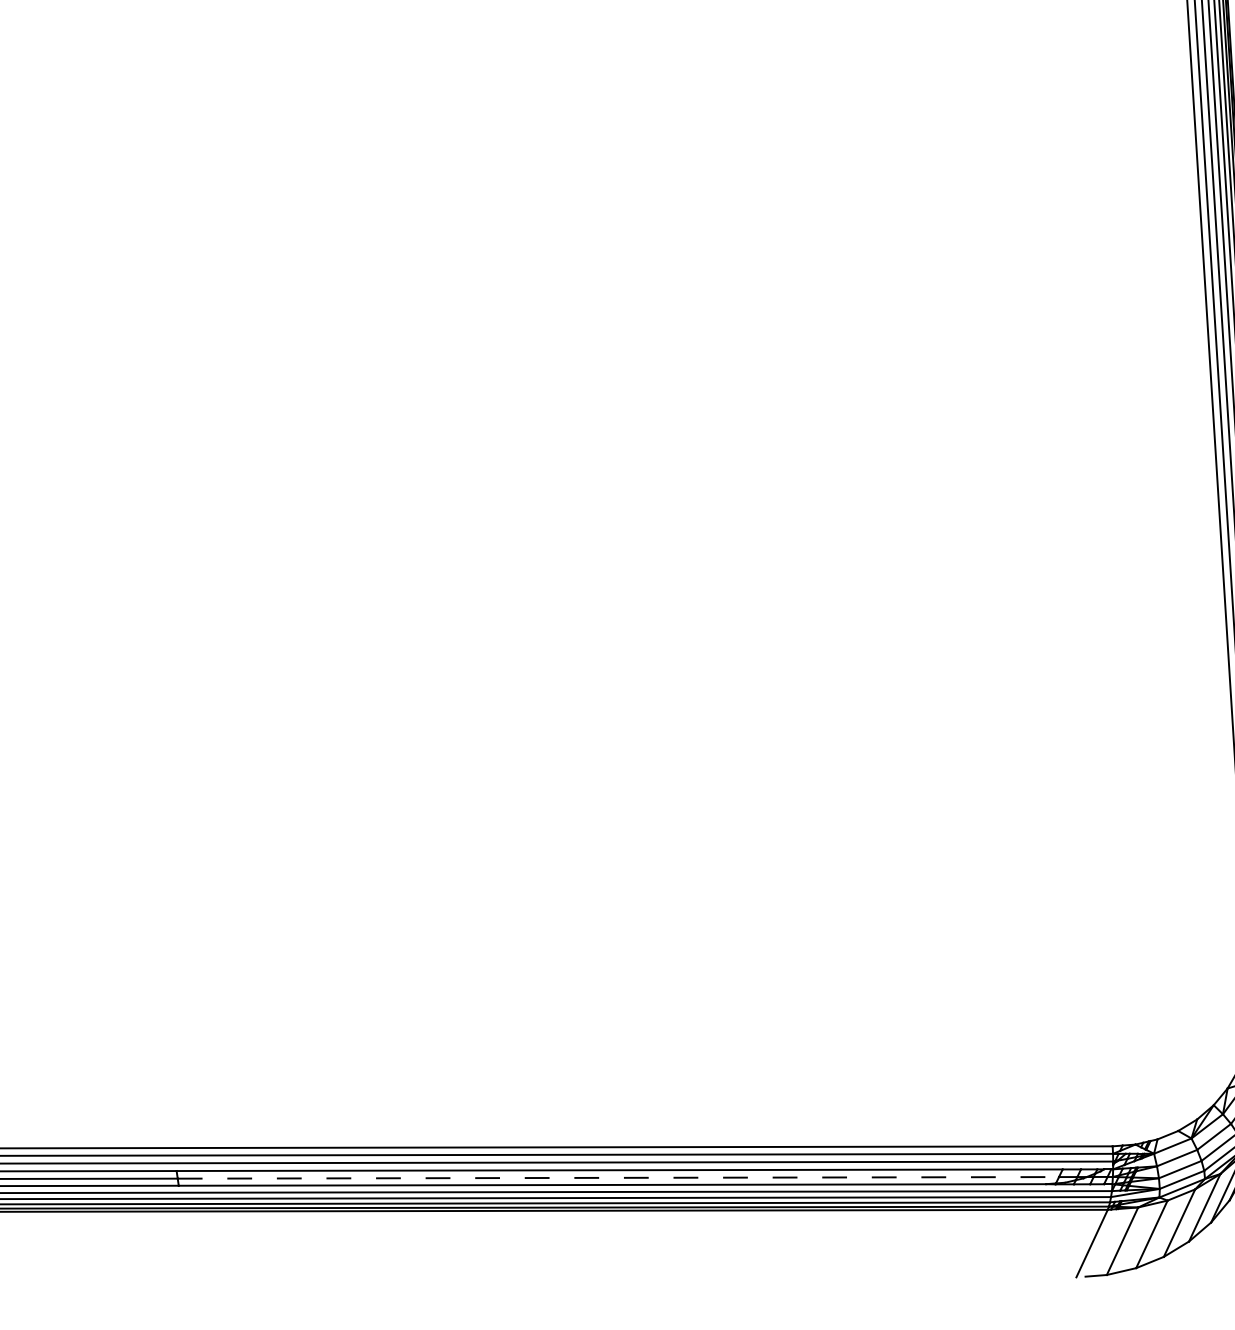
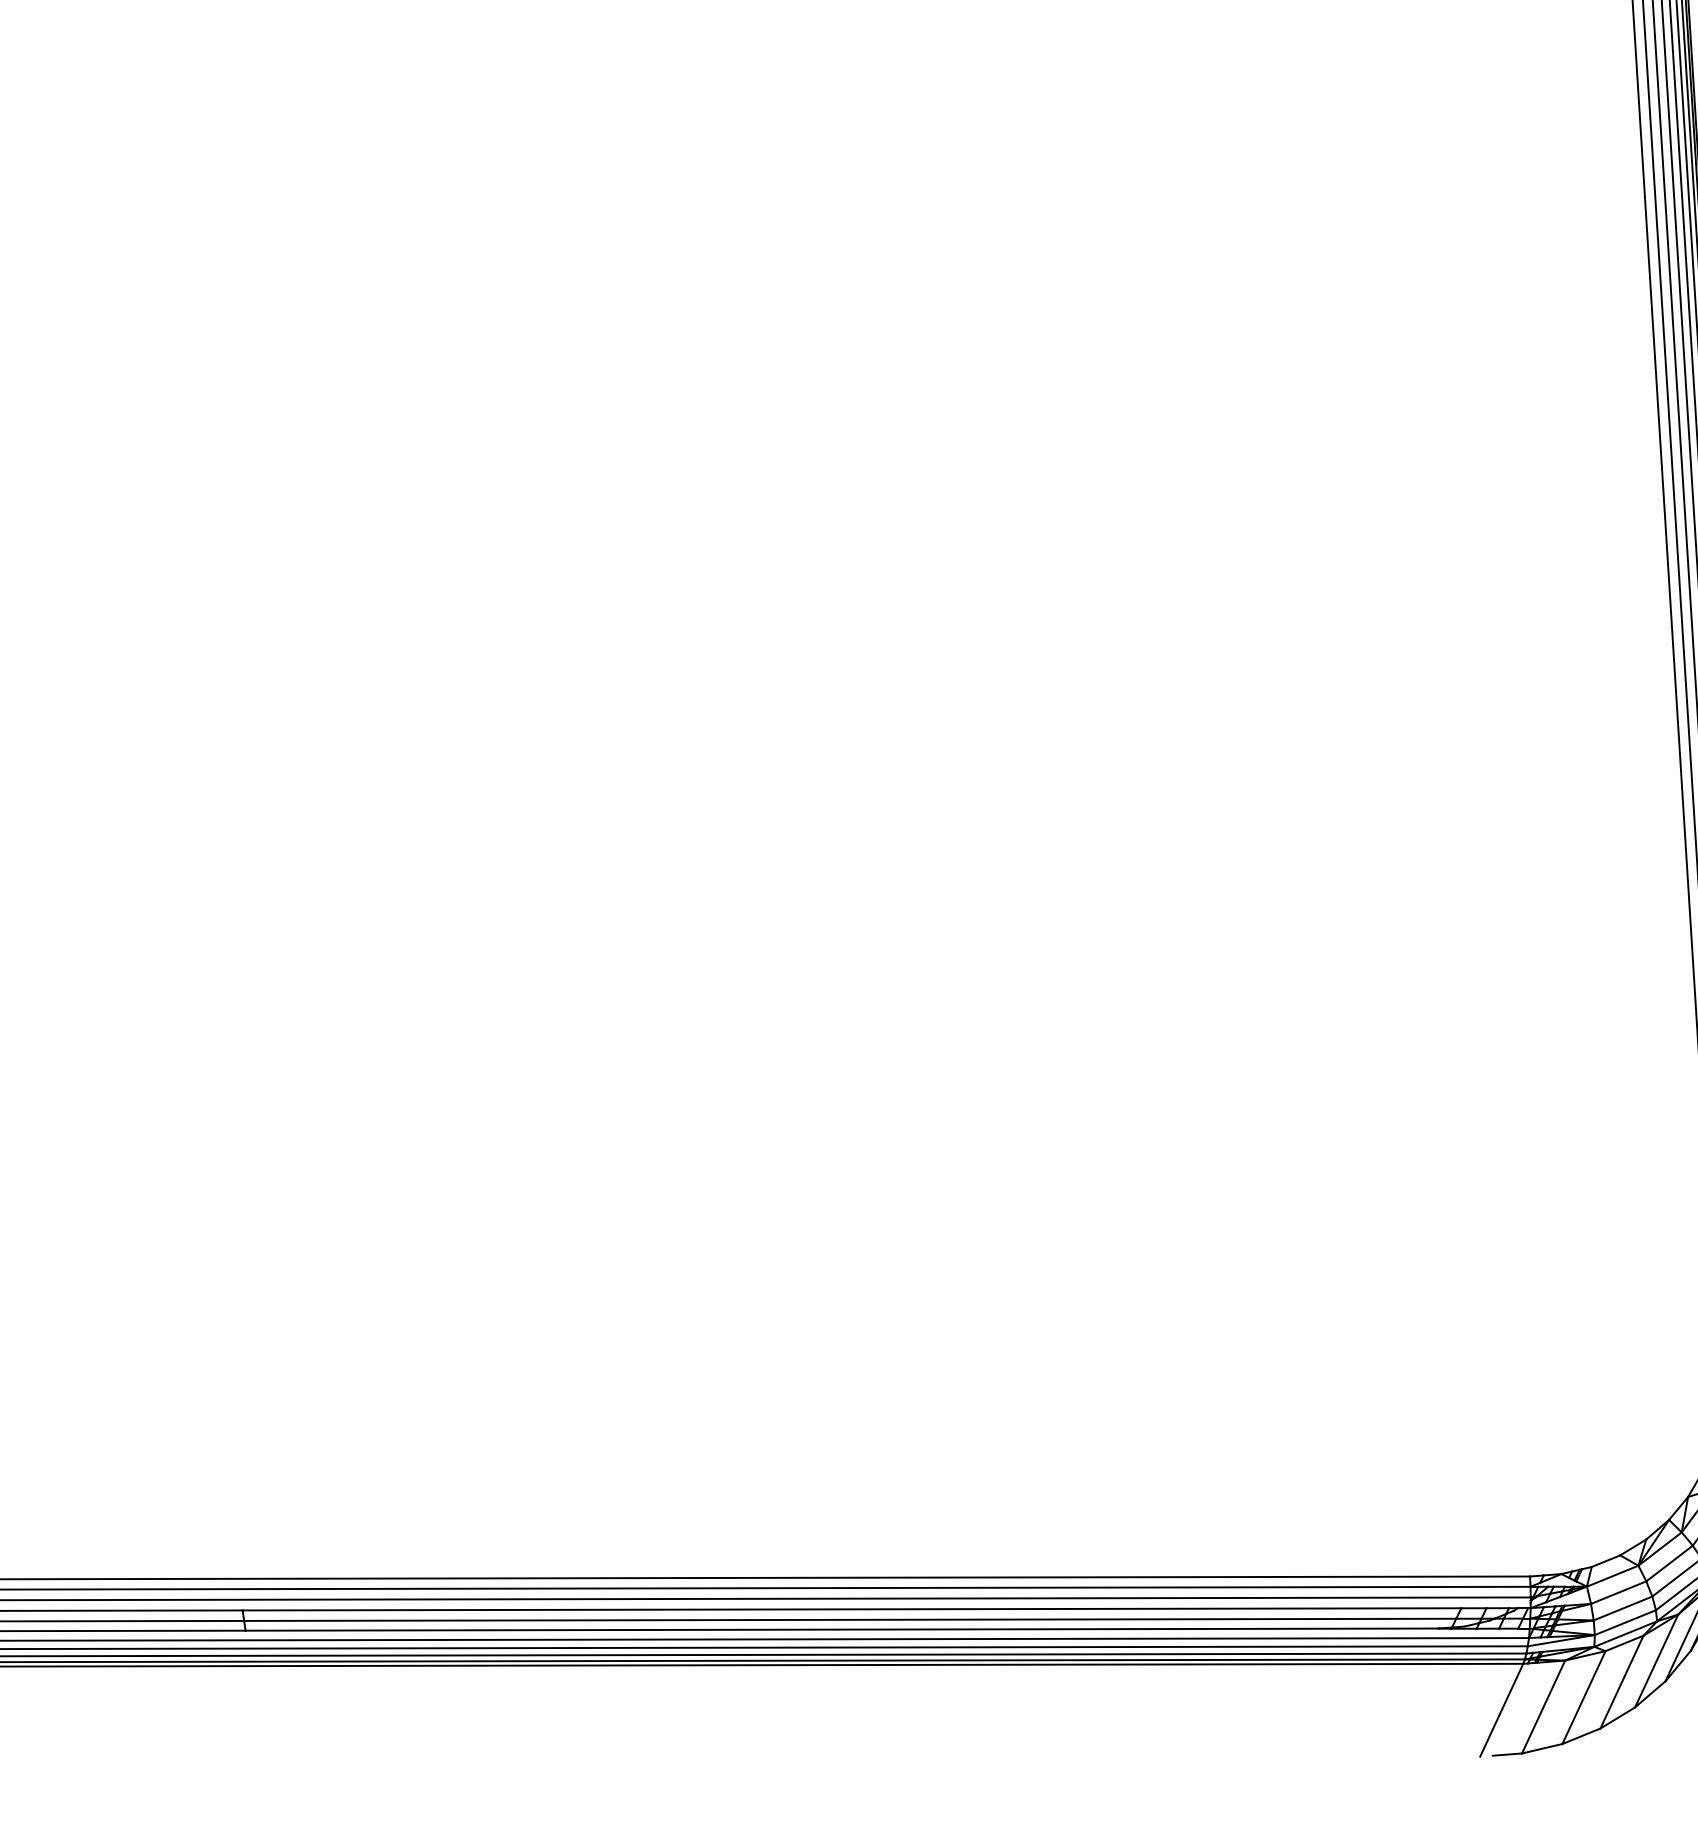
line: (618, 1177) -> (850, 1619), dashed -> solid

